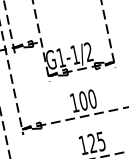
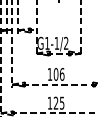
text: (92, 99) -> (62, 74), 100 -> 106

